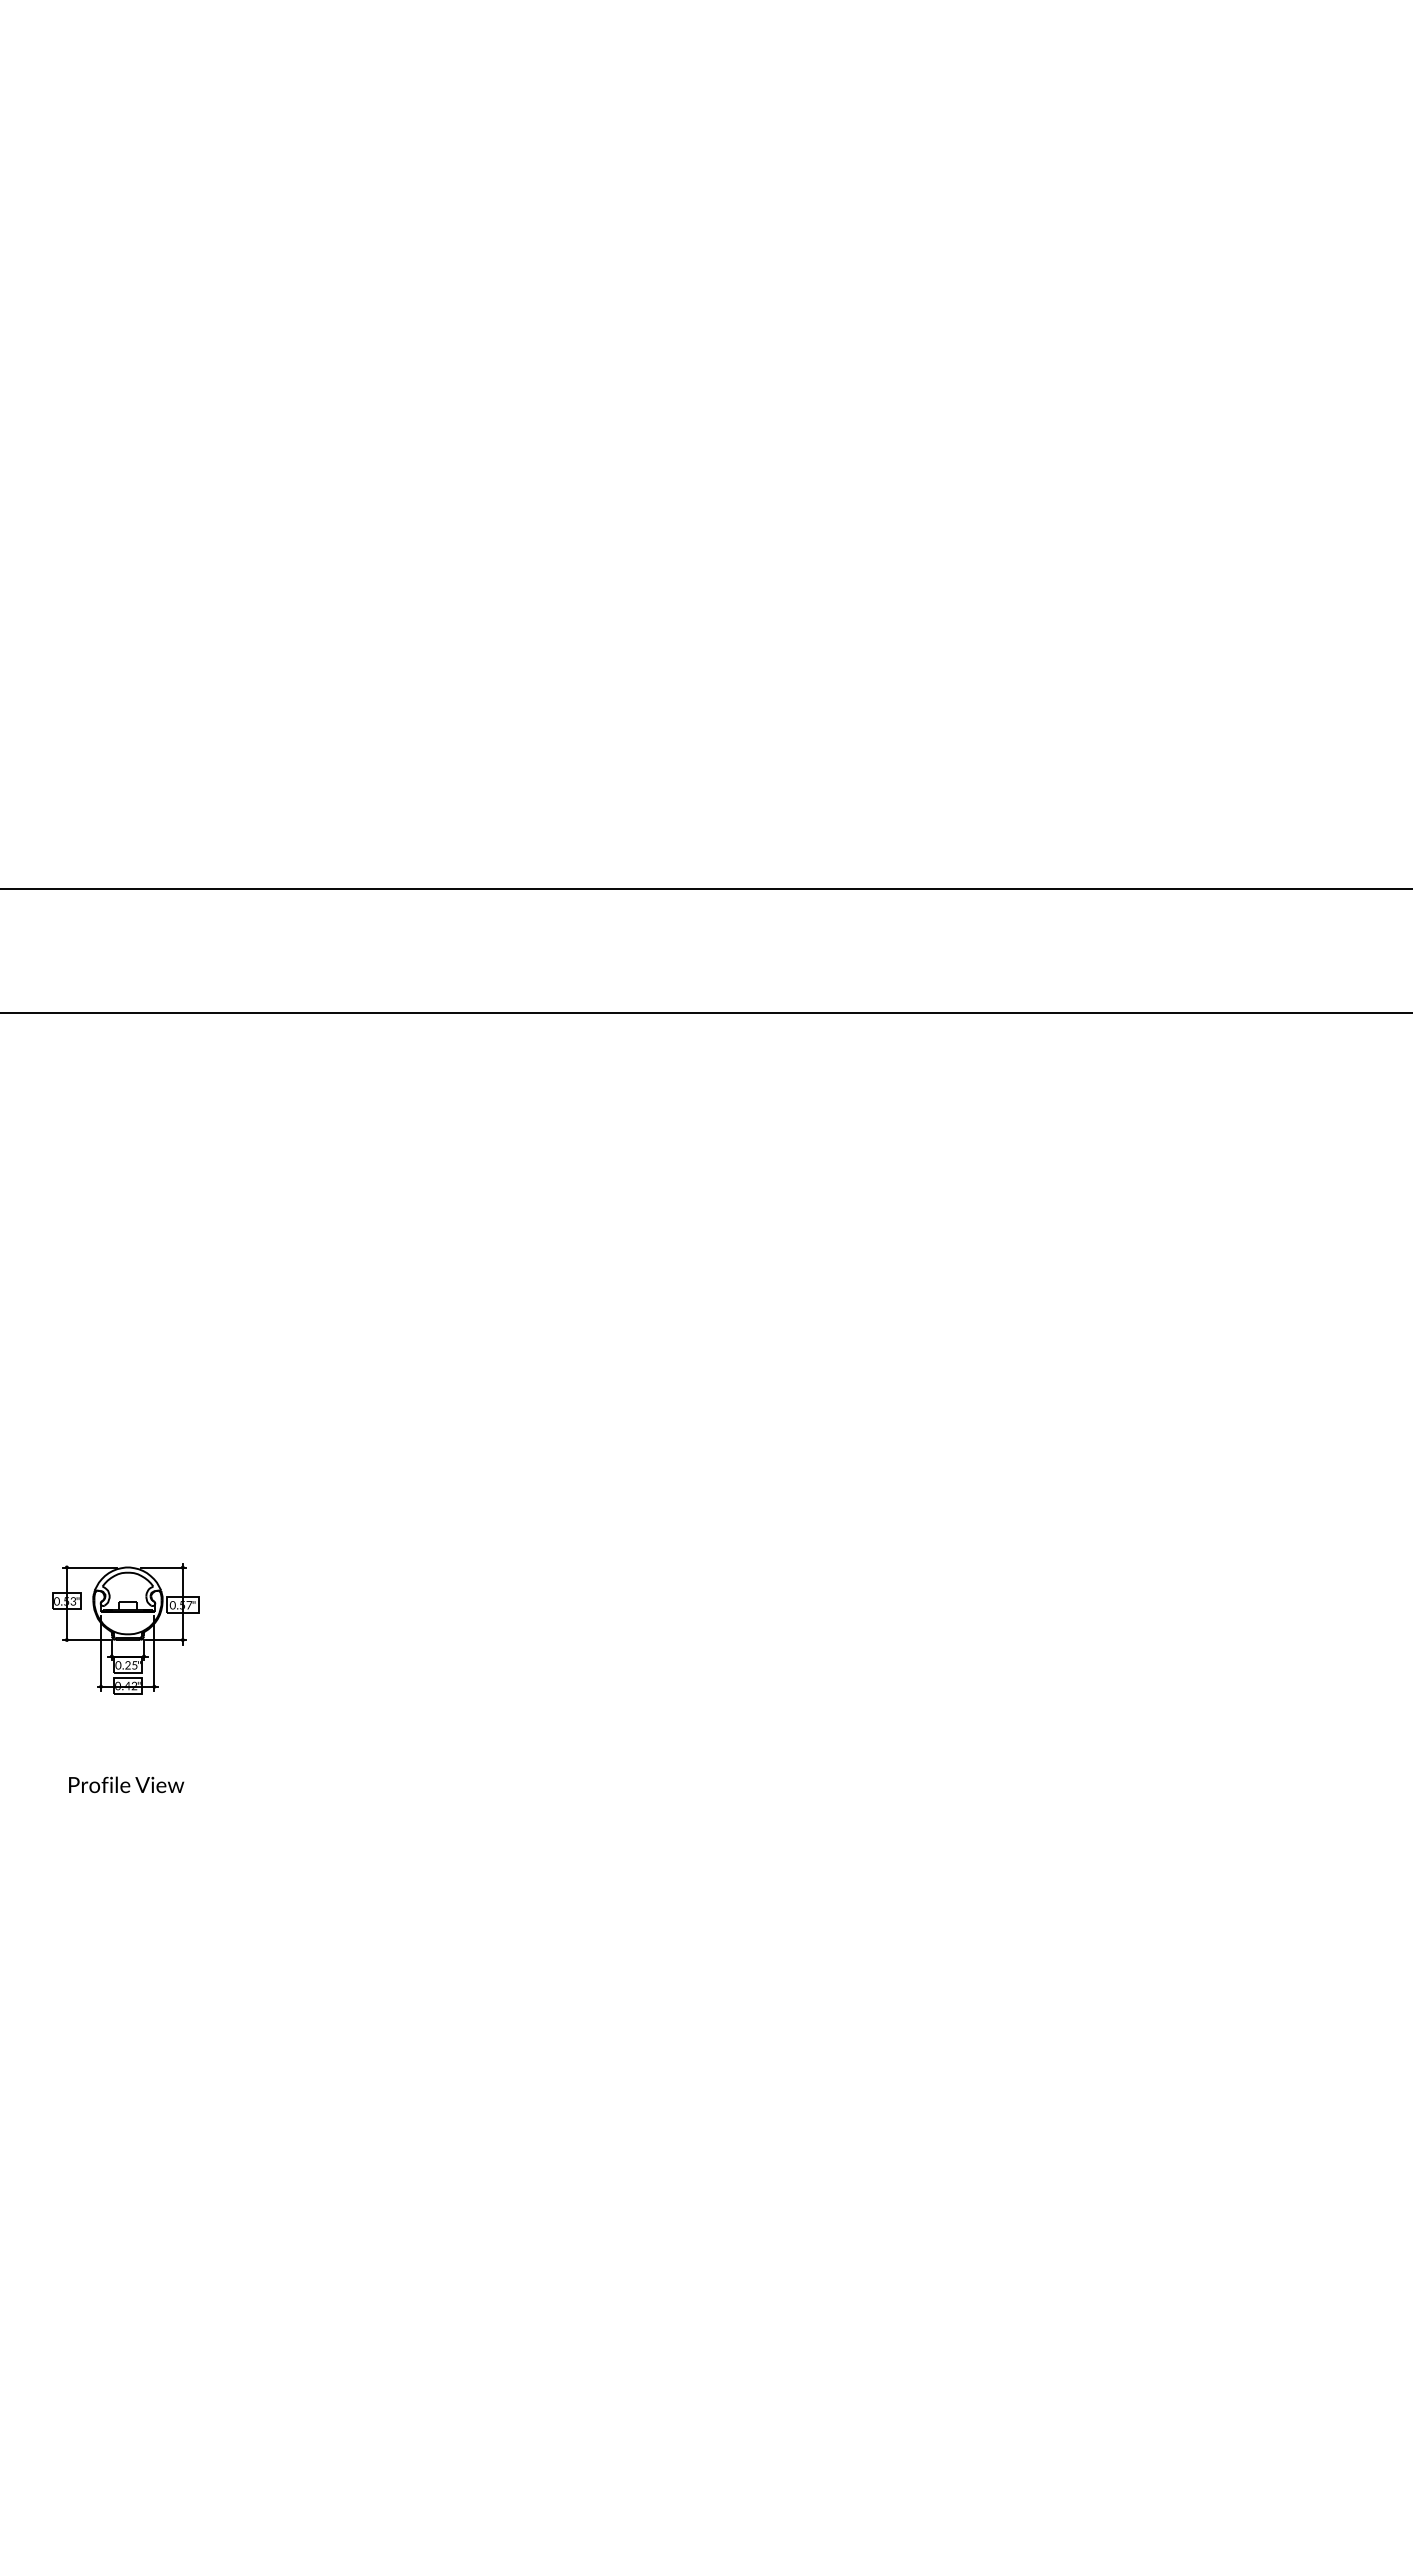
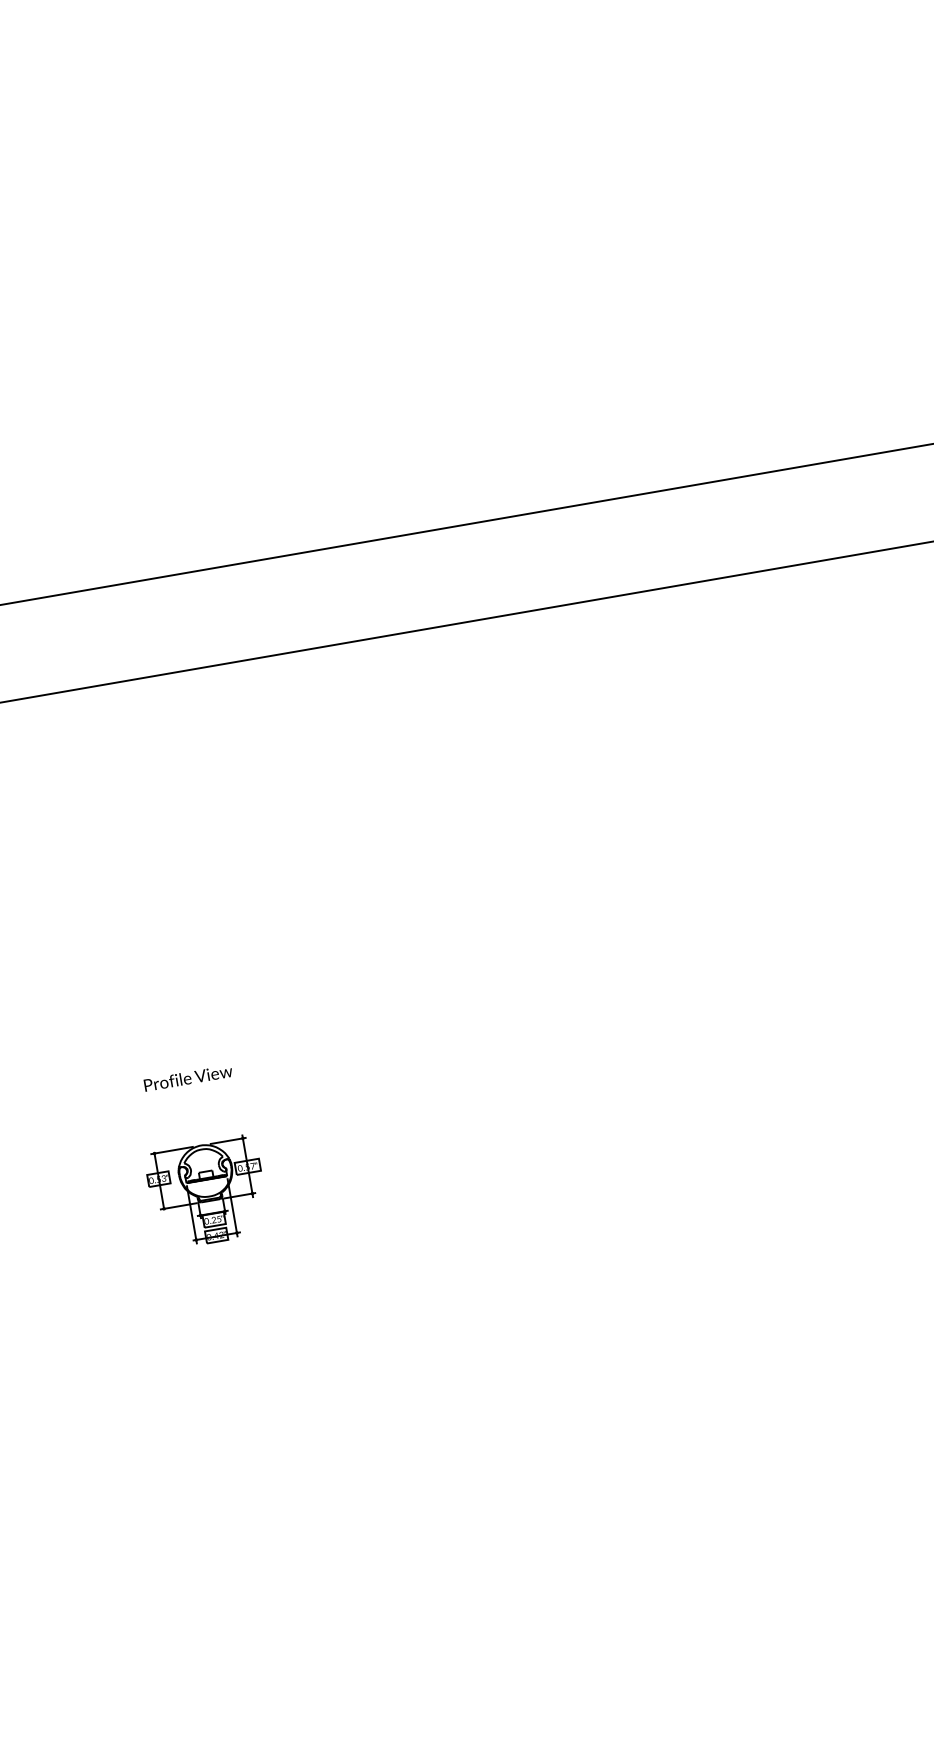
part: (125, 1628) -> (207, 1192), moved
text: (126, 1784) -> (188, 1077), moved

